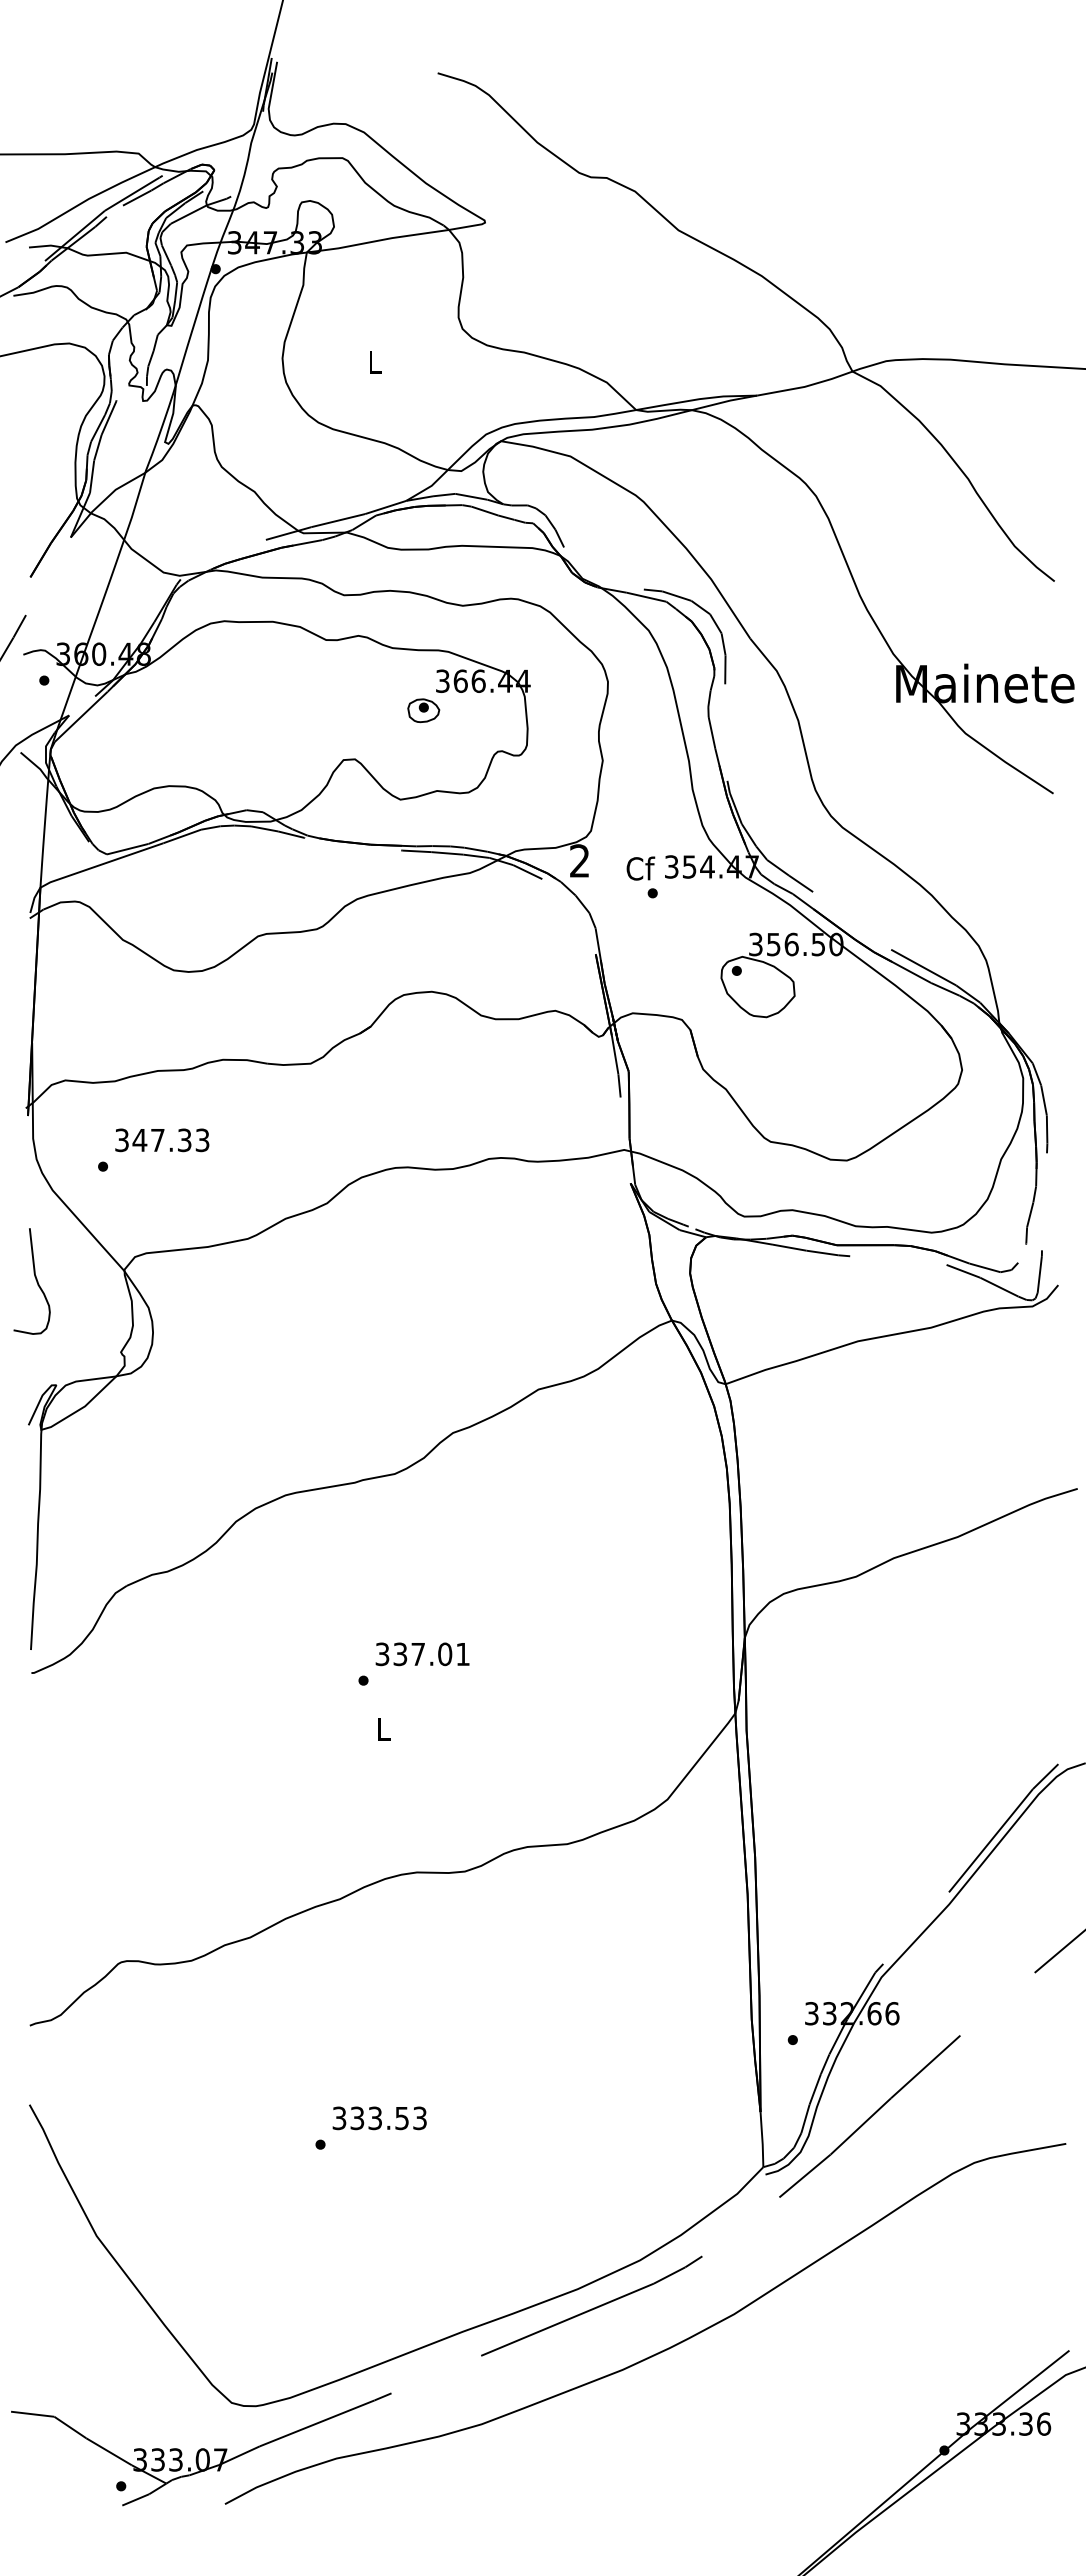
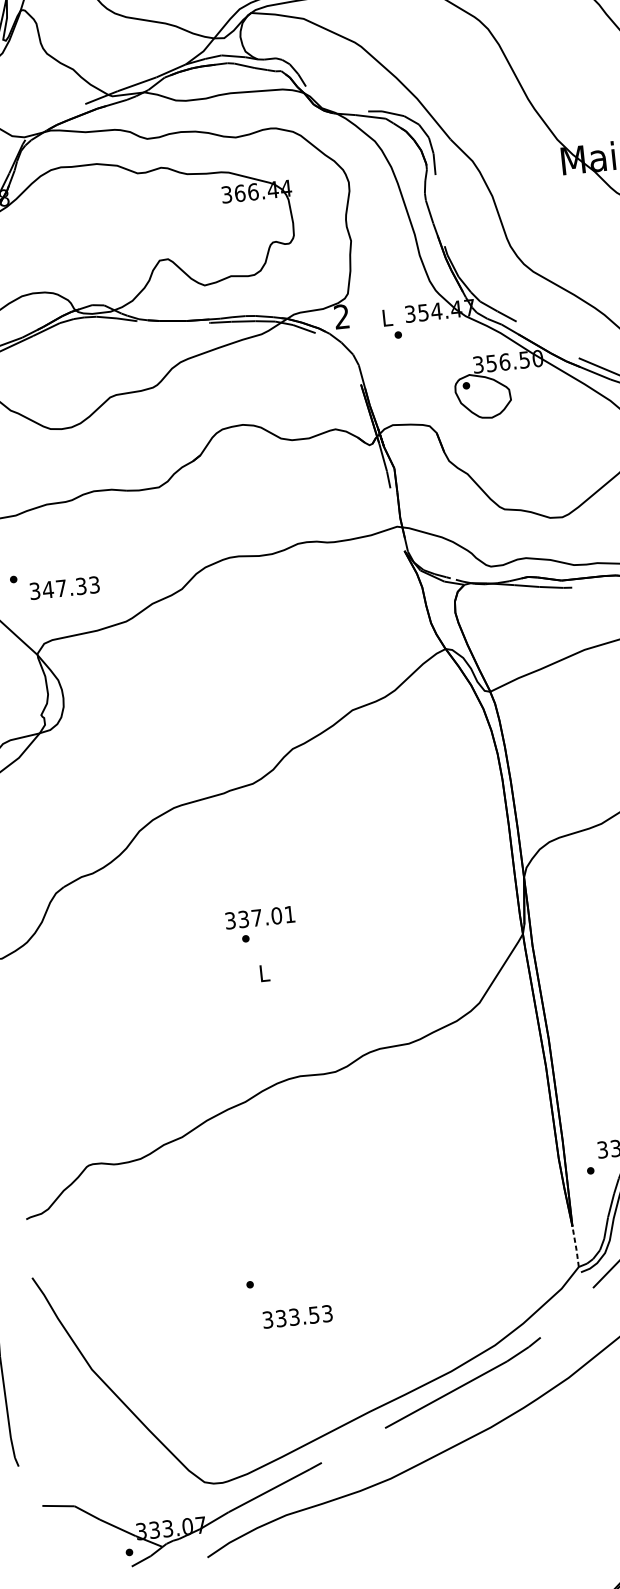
part: (423, 710) -> (214, 217), removed
text: (640, 868) -> (387, 317), Cf -> L
text: (162, 1140) -> (64, 588), moved
text: (422, 1654) -> (260, 917), moved
text: (379, 2118) -> (297, 1316), moved
line: (762, 2139) -> (576, 1246), solid -> dashed

